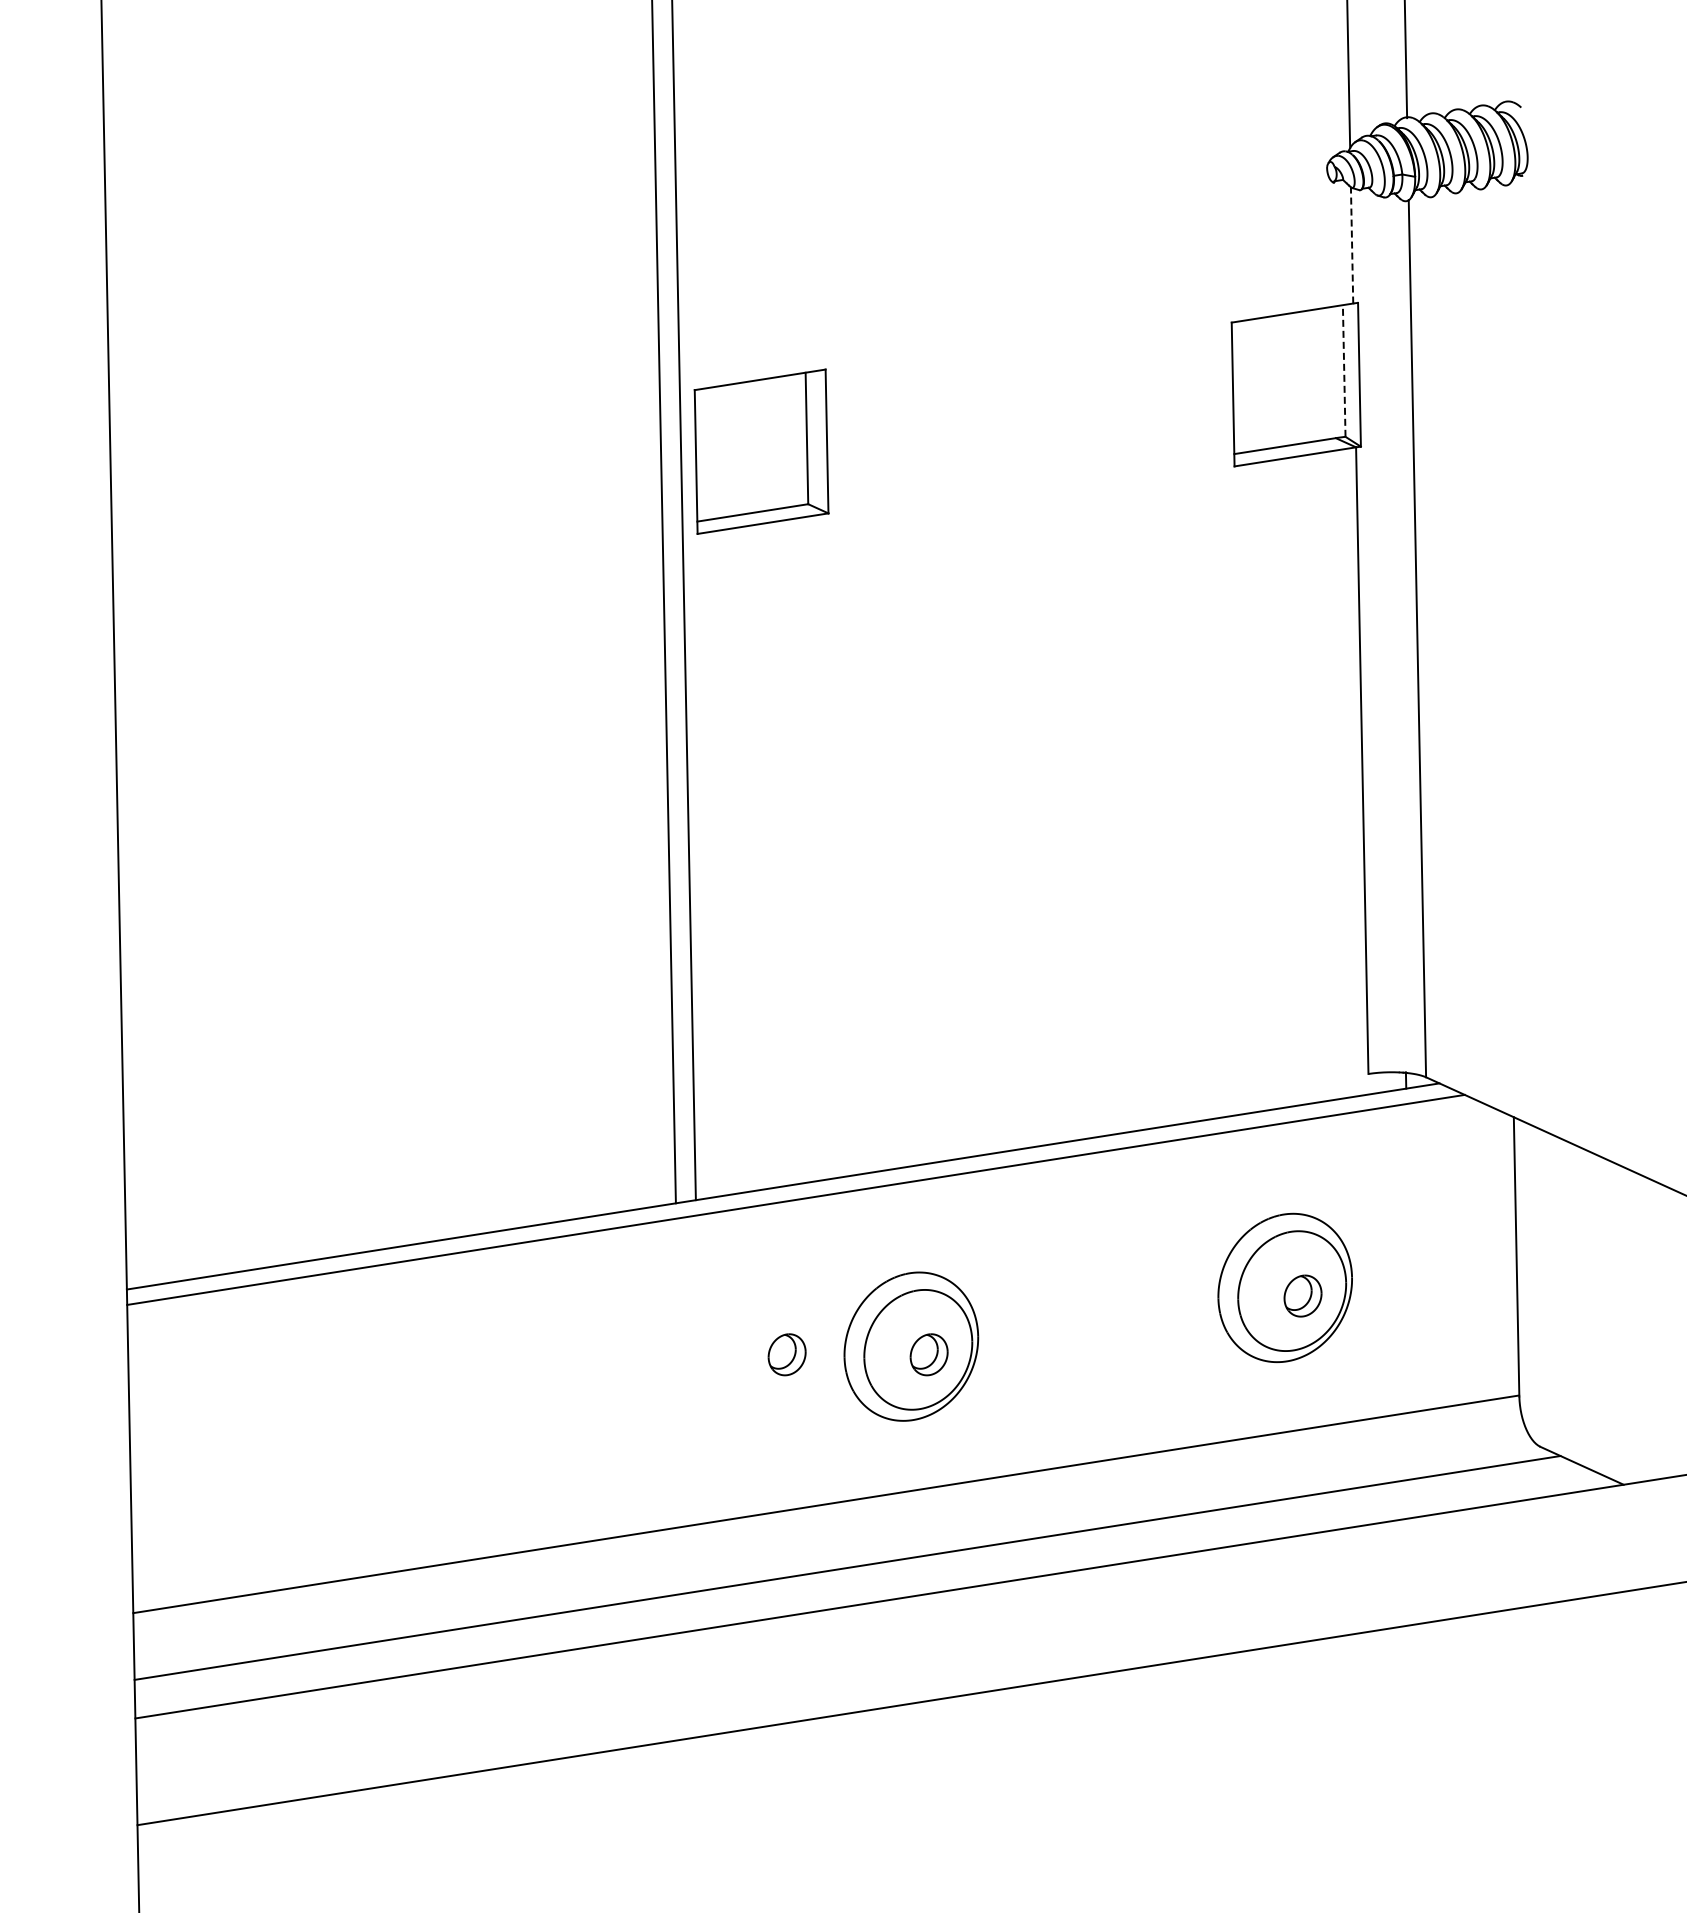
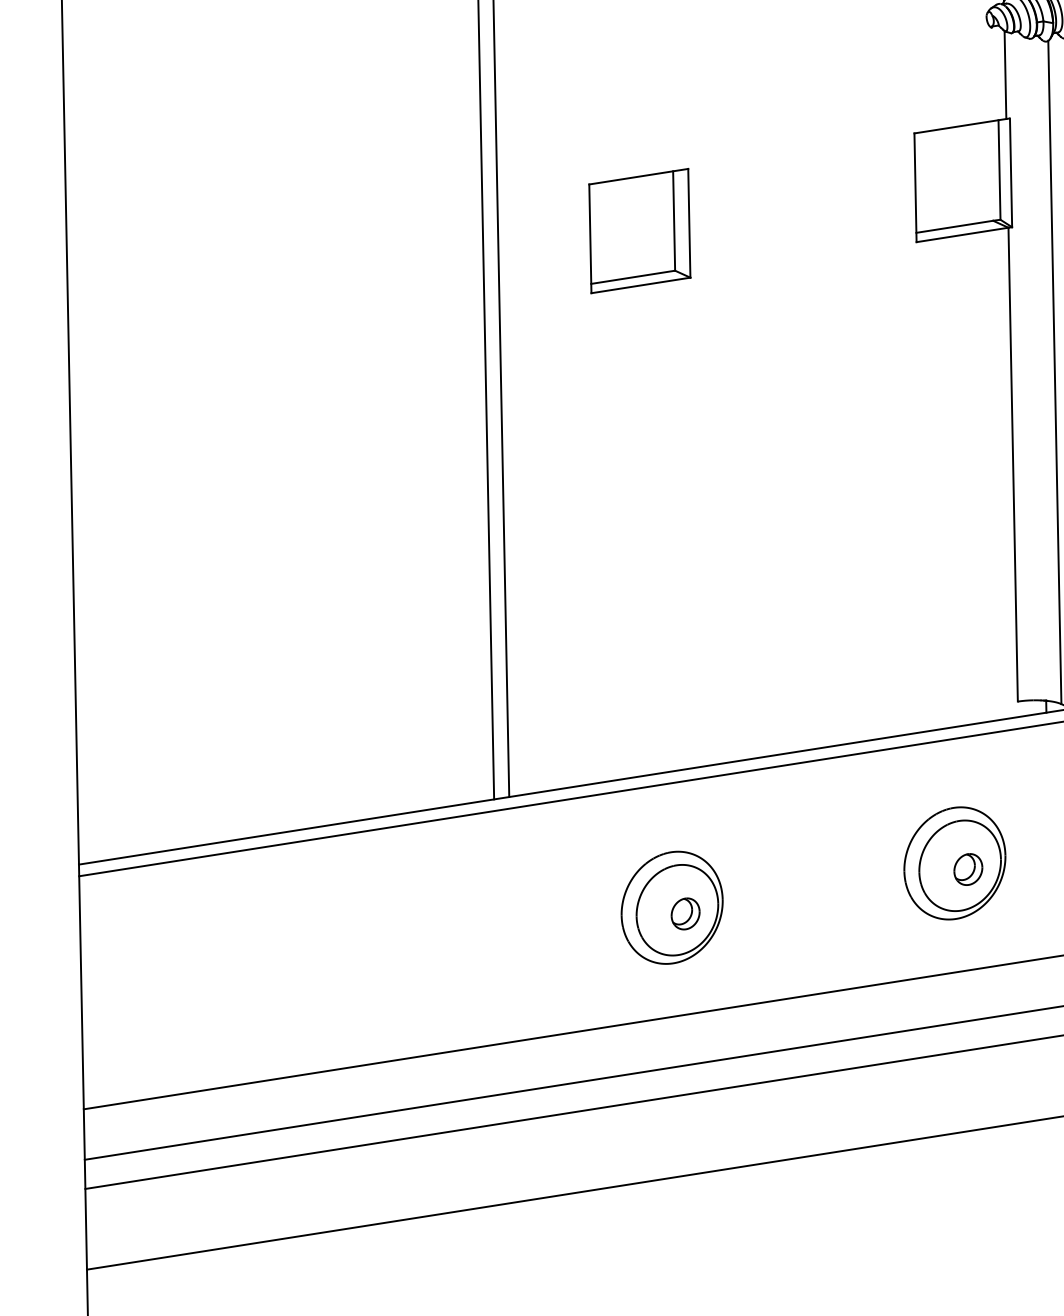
line: (1352, 245) -> (1005, 75), dashed -> solid
line: (1344, 371) -> (999, 170), dashed -> solid
part: (761, 451) -> (639, 230), moved
part: (786, 1354) -> (577, 913), removed

